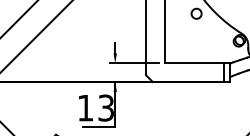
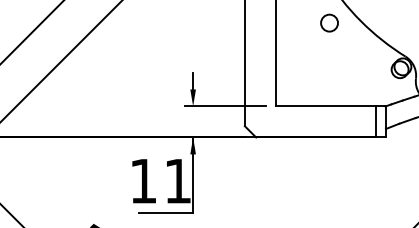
text: (105, 107) -> (176, 180), 13 -> 11

